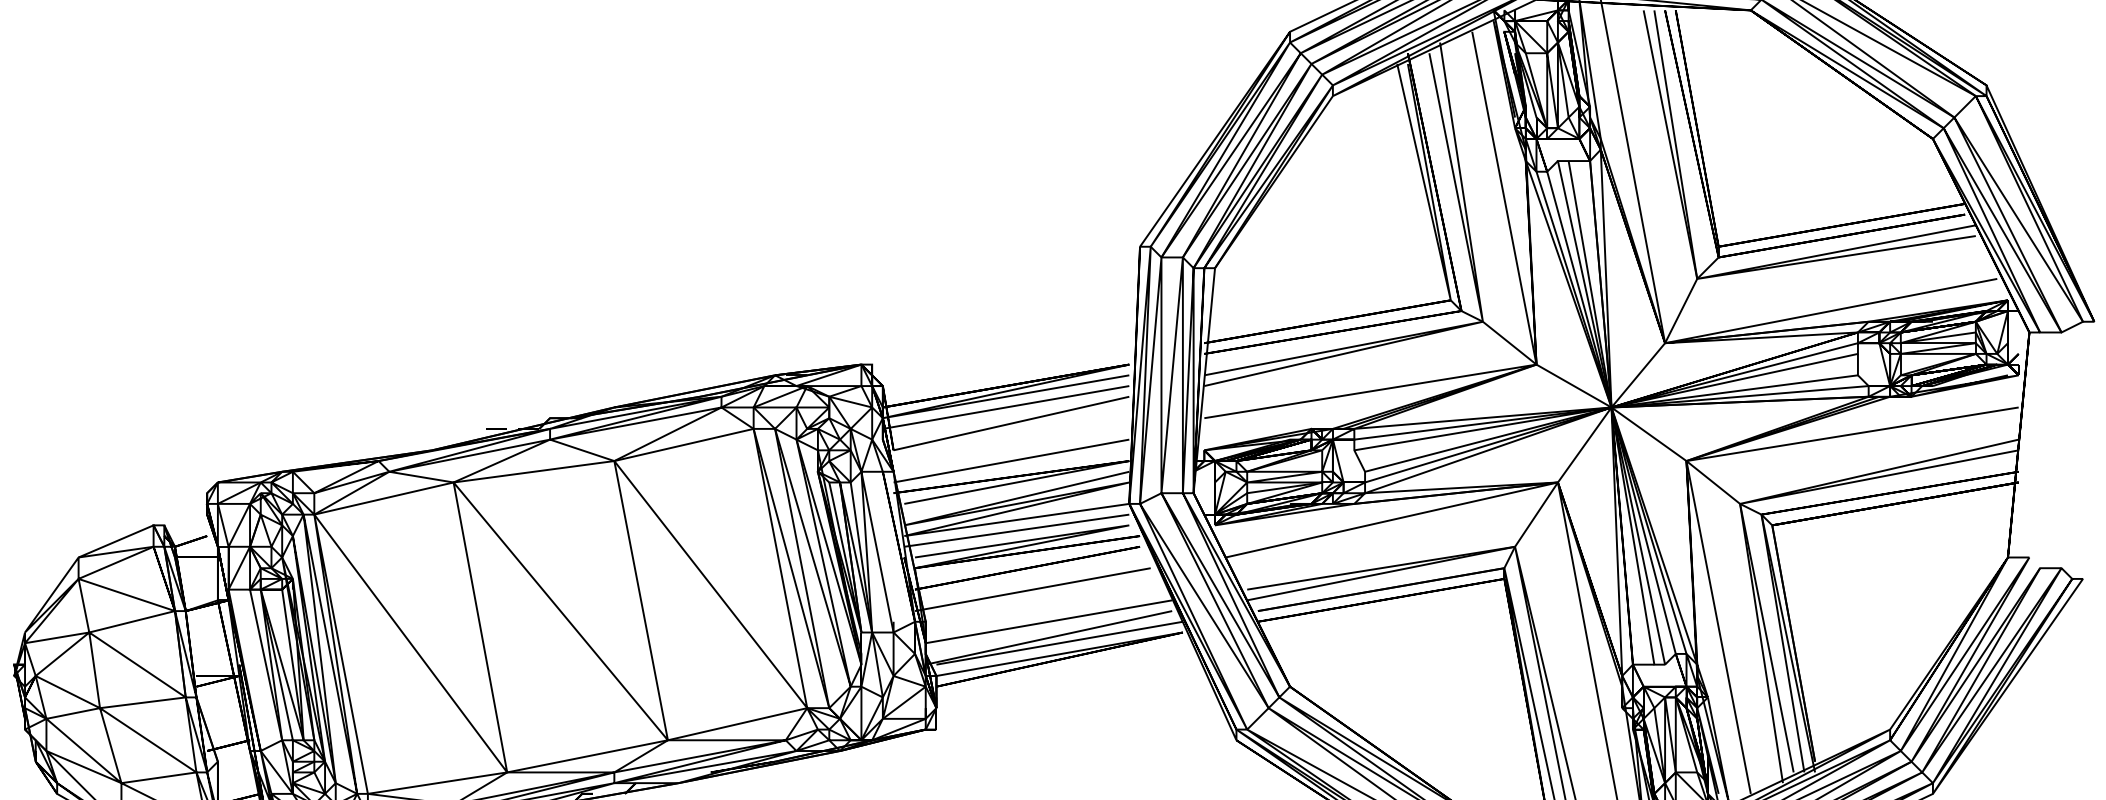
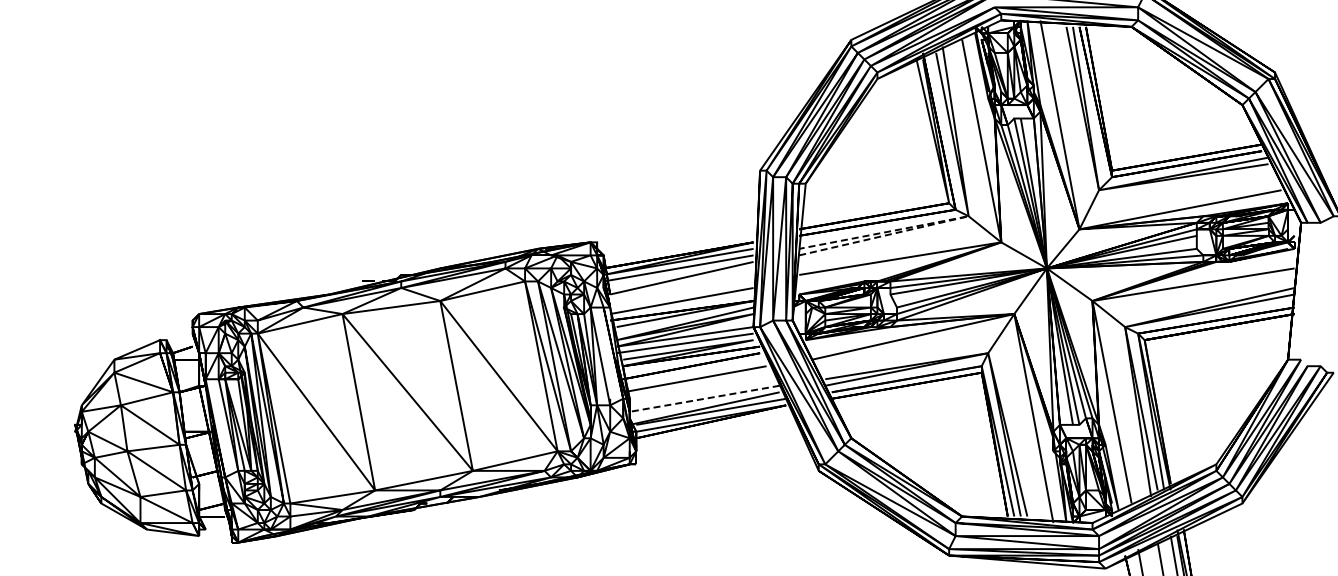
line: (1482, 322) -> (968, 216), solid -> dashed
line: (1048, 621) -> (704, 398), solid -> dashed

